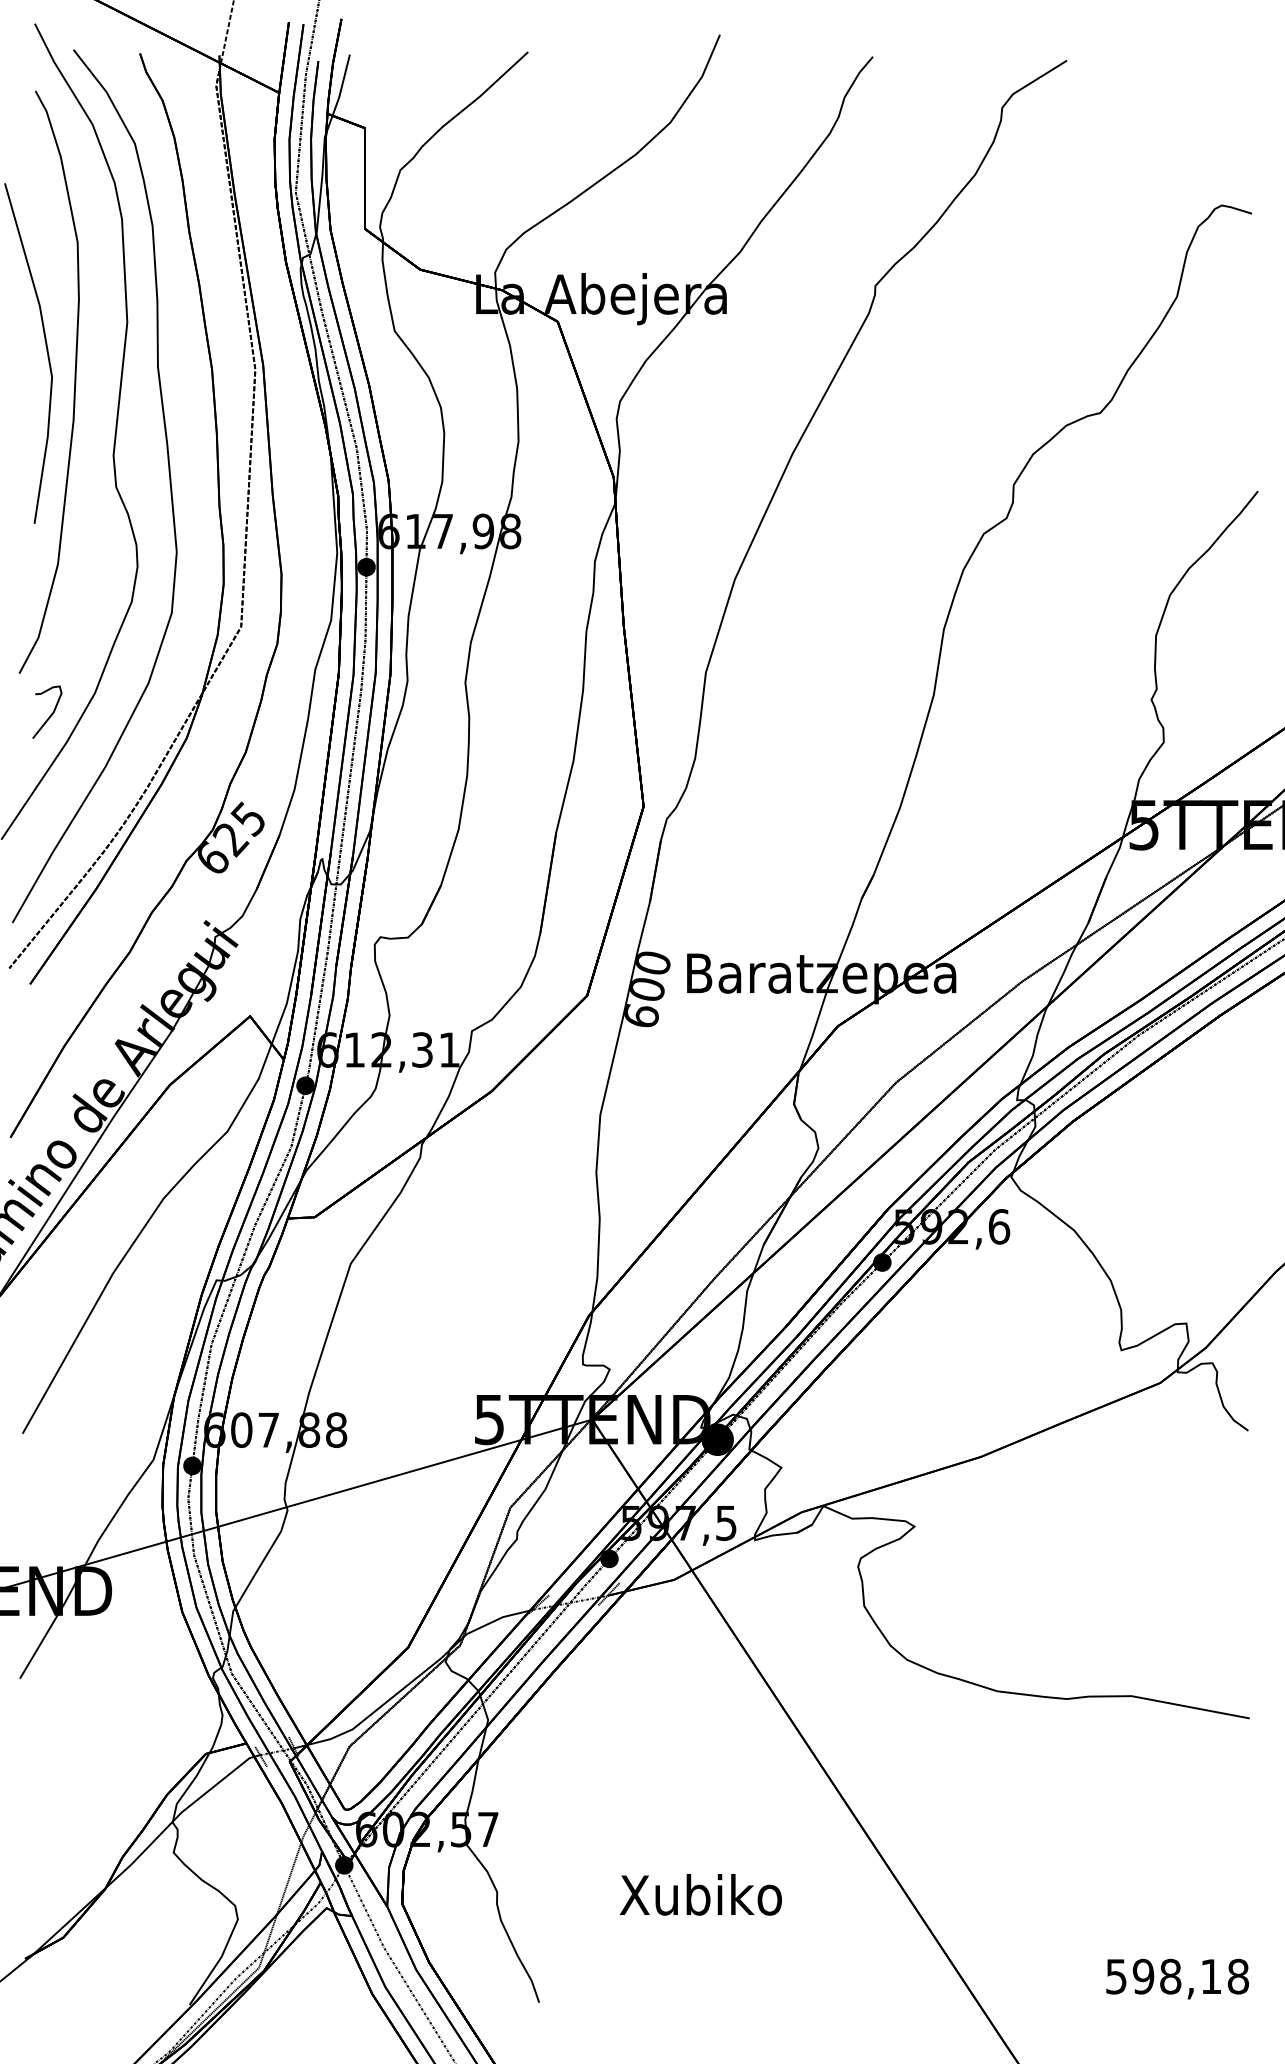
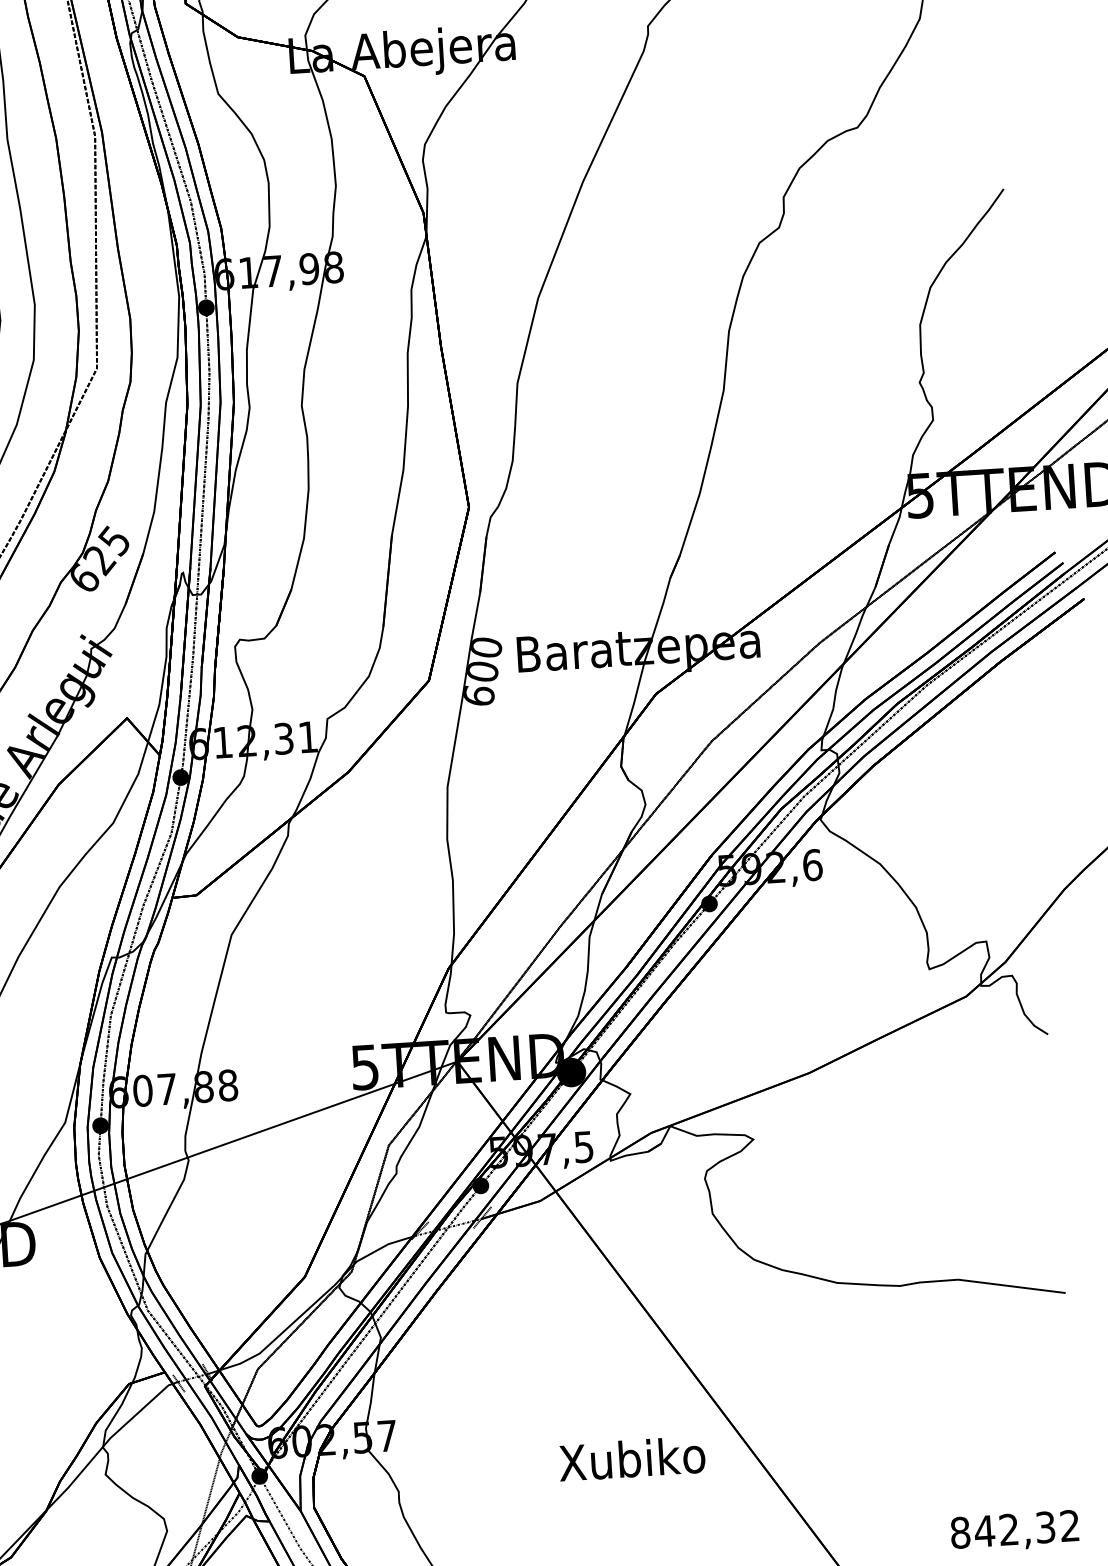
text: (700, 1894) -> (631, 1458), moved
text: (1177, 1976) -> (1015, 1529), 598,18 -> 842,32

